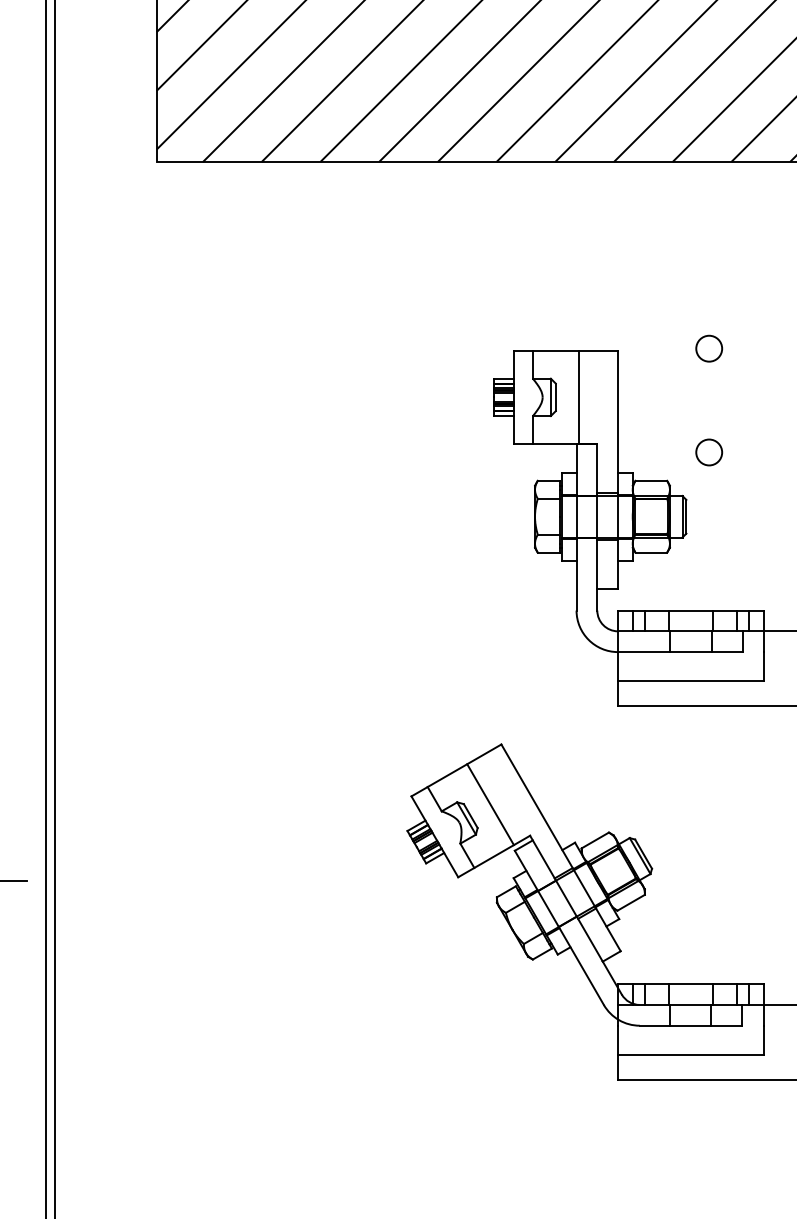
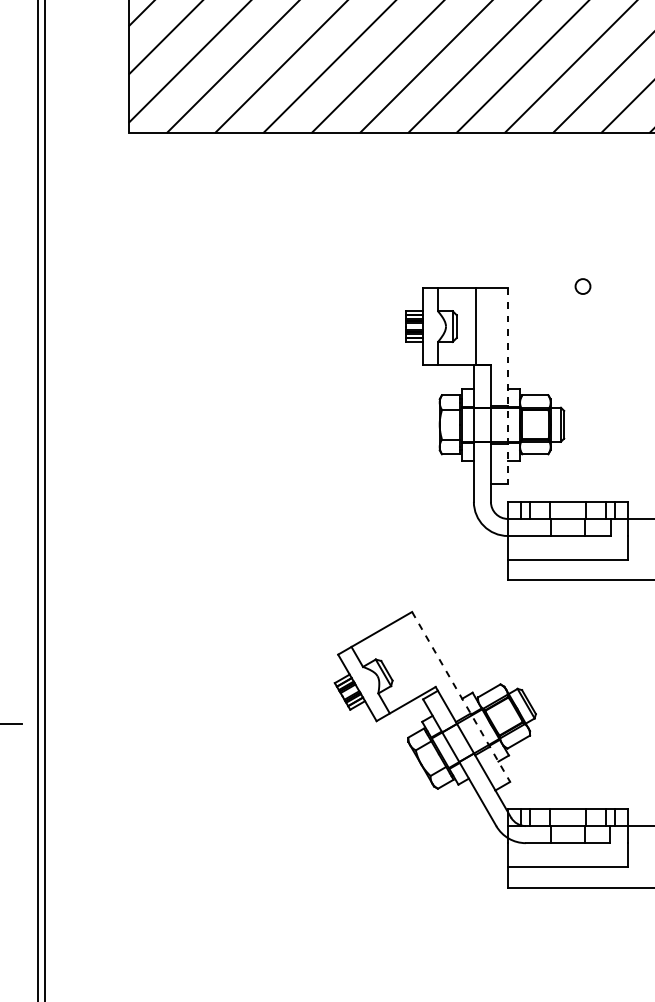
circle: (709, 348) -> (583, 286), size x0.7
circle: (709, 452) -> (583, 371), removed
line: (618, 470) -> (508, 386), solid -> dashed
line: (490, 804) -> (403, 661), removed
line: (561, 848) -> (461, 697), solid -> dashed

